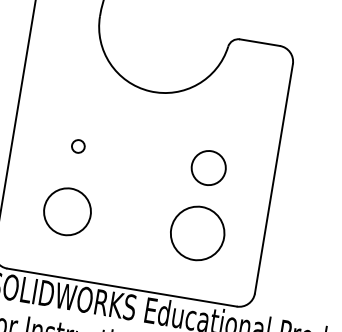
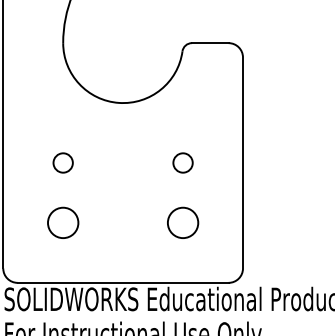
circle: (77, 145) -> (62, 162), size x1.67
circle: (208, 167) -> (182, 162), size x0.62
circle: (68, 211) -> (63, 222), size x0.71
circle: (198, 232) -> (183, 222), size x0.62

